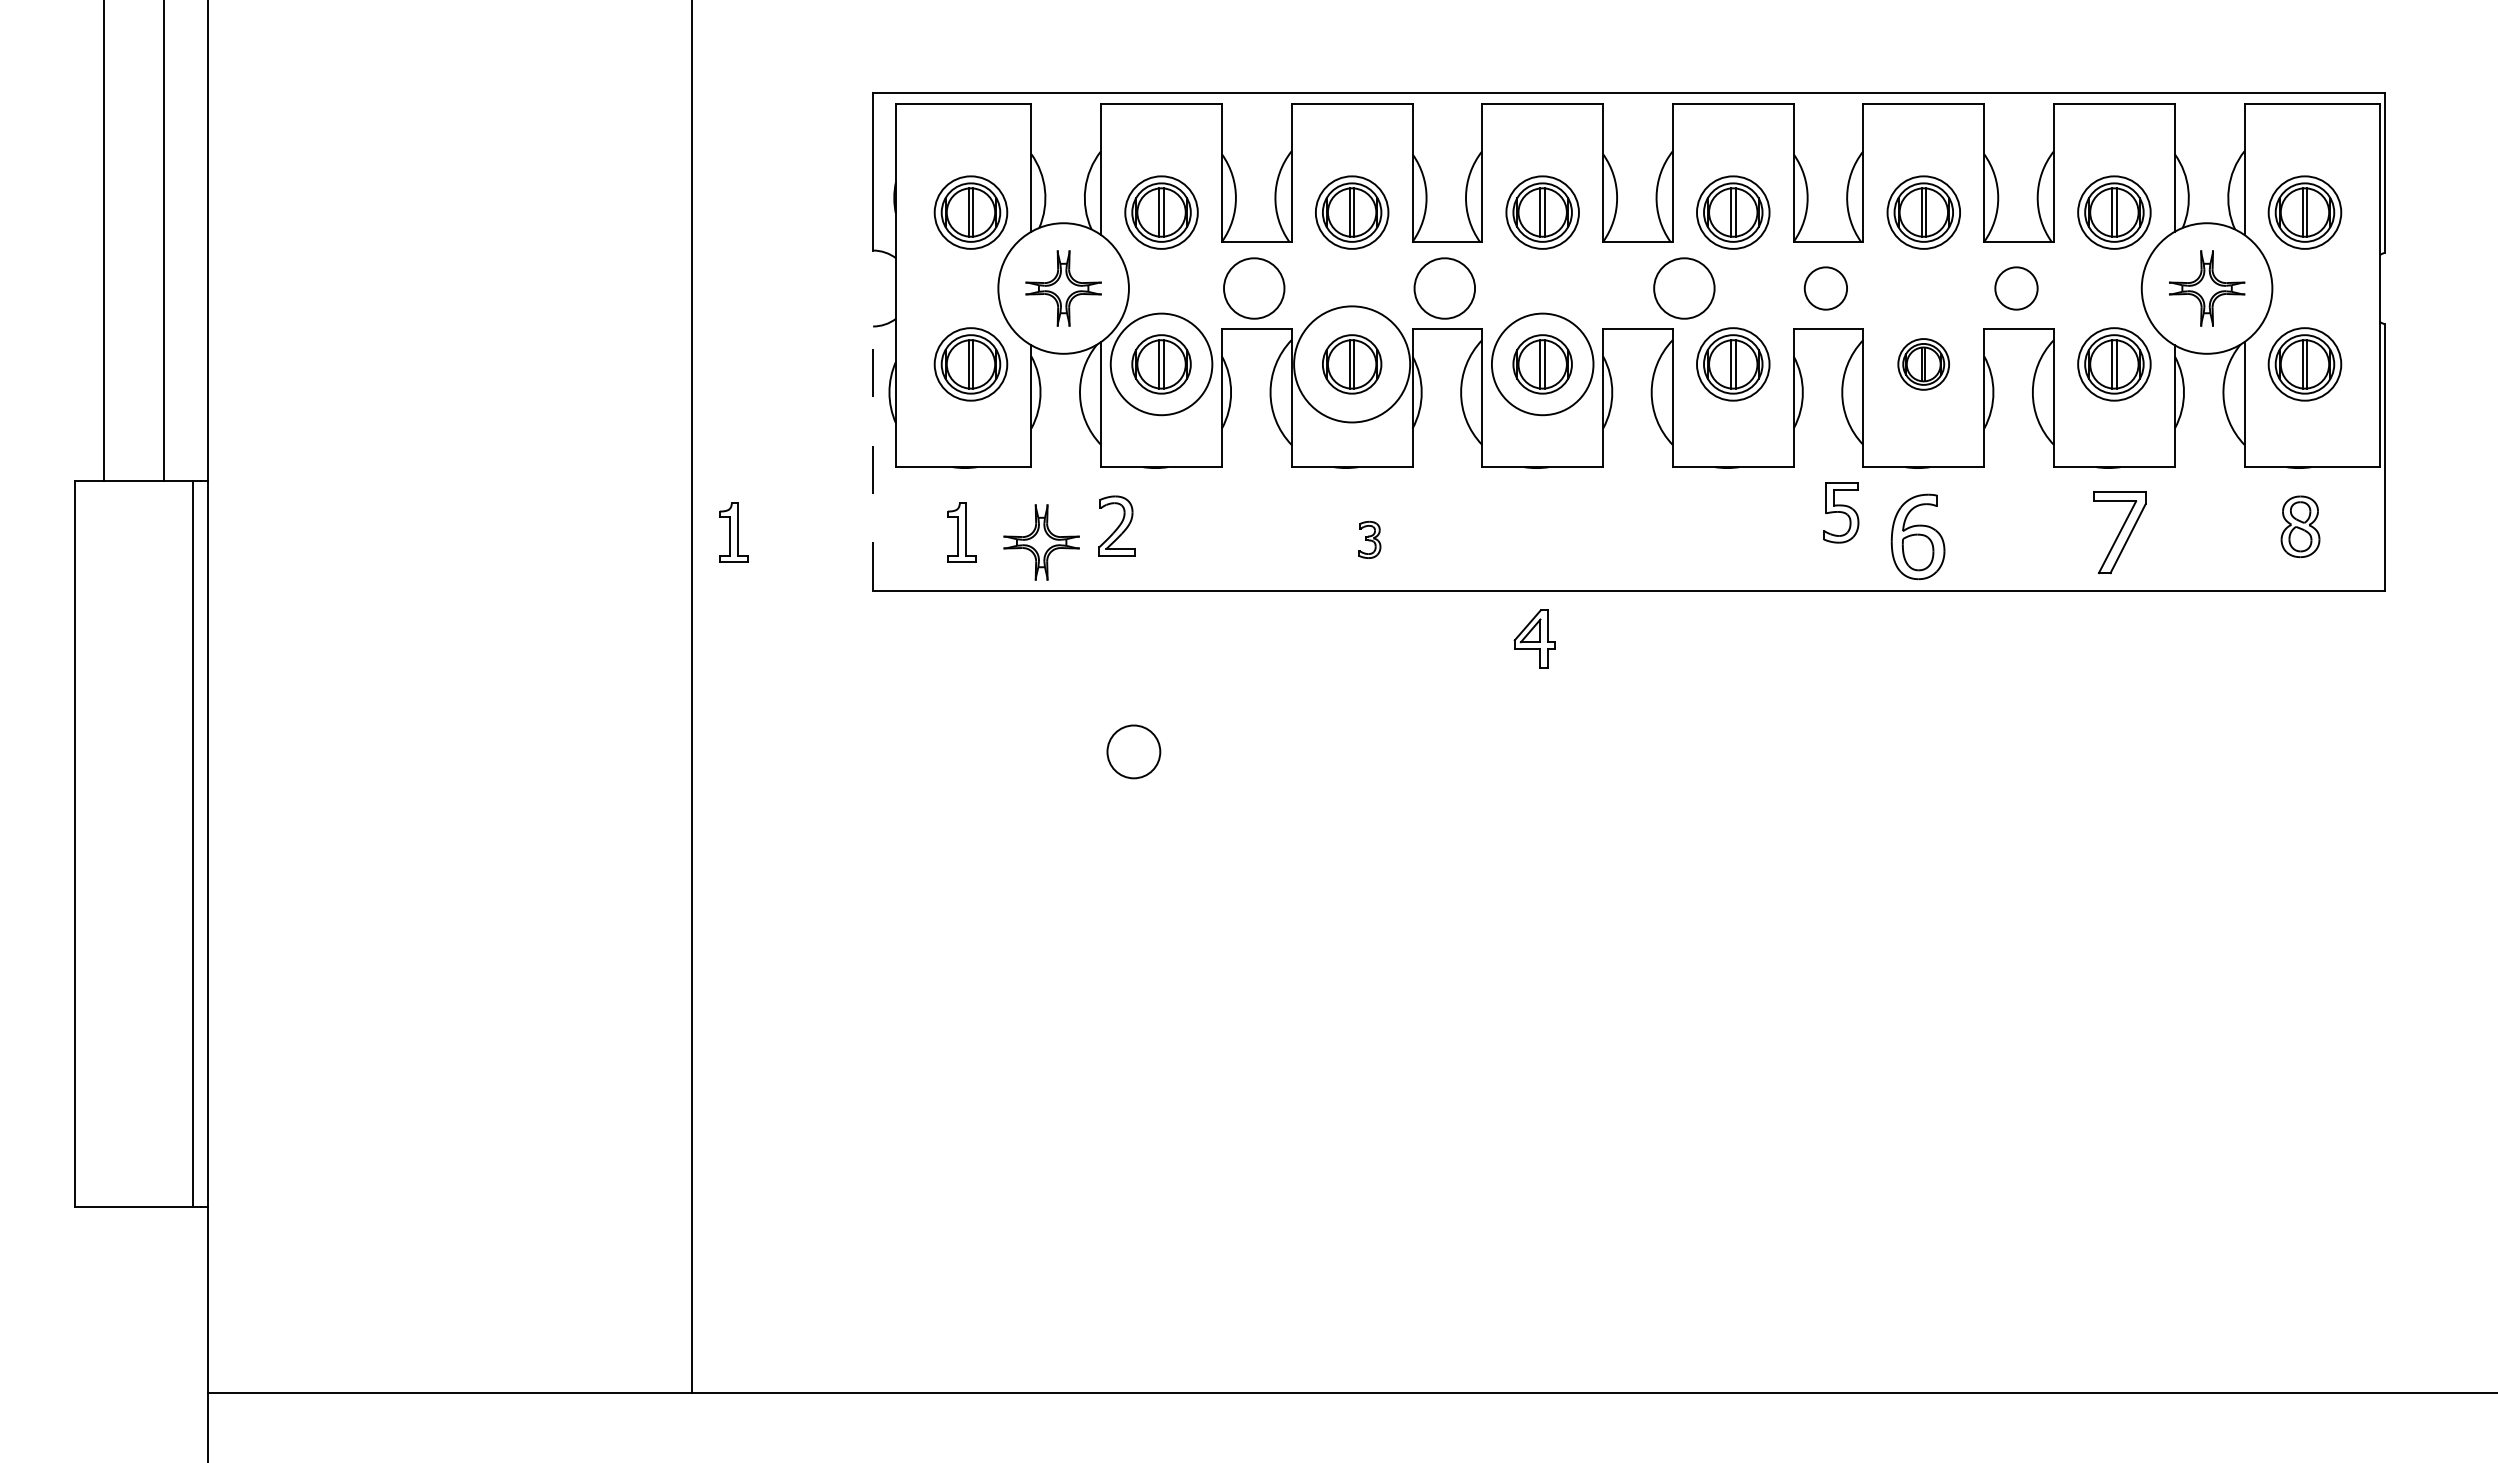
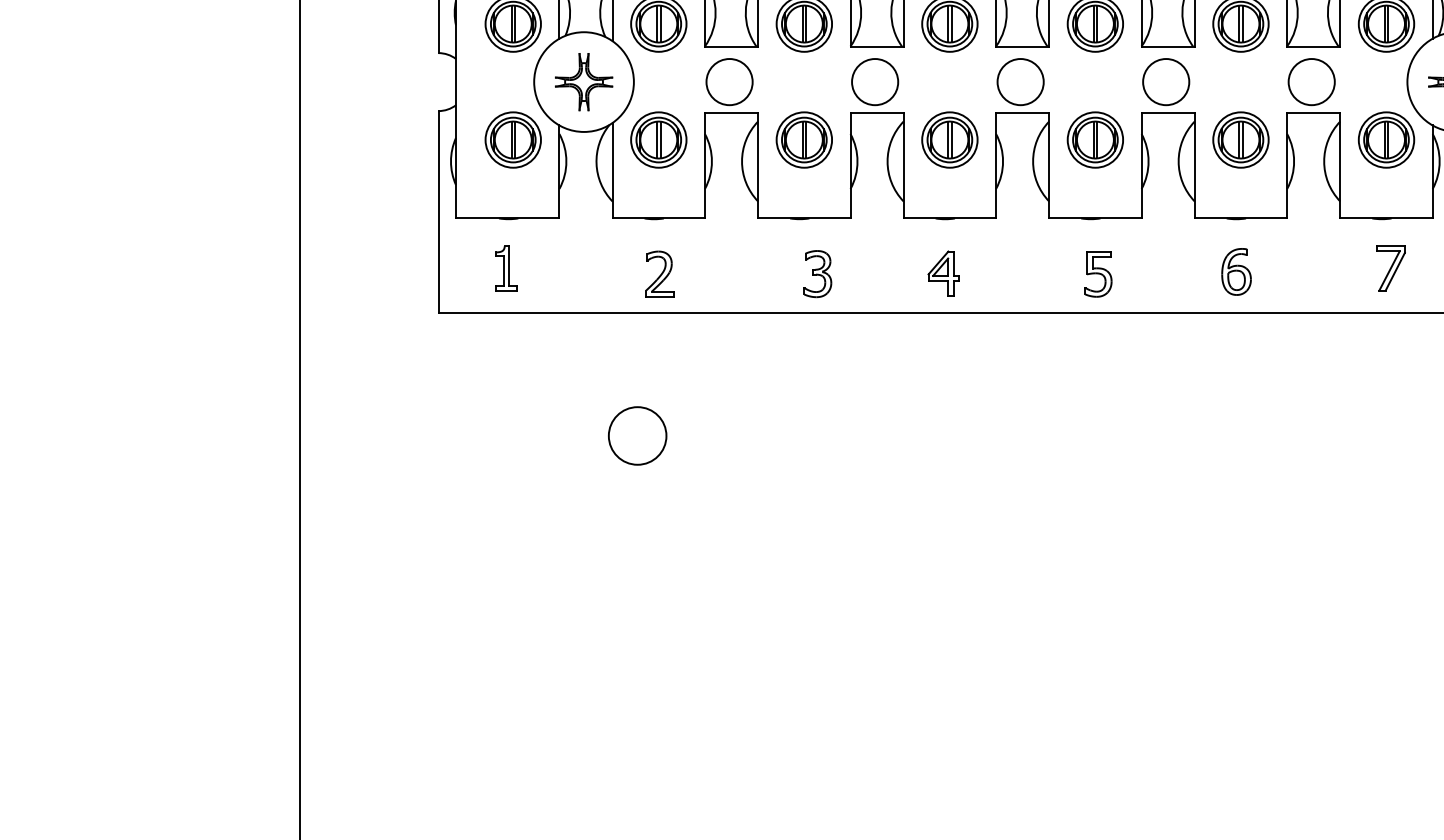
circle: (1684, 288) -> (1020, 82), moved
circle: (1825, 288) -> (1165, 82), size x1.43
circle: (2016, 288) -> (1311, 82), size x1.43
circle: (1161, 364) -> (658, 140), size x0.71
circle: (1351, 364) -> (803, 140), size x0.62
circle: (1542, 364) -> (949, 140), size x0.71
part: (1923, 364) -> (1240, 140), size x1.43
line: (873, 458) -> (438, 211), dashed -> solid
part: (1841, 512) -> (1098, 273), moved
part: (1116, 525) -> (659, 273), moved
part: (733, 532) -> (331, 268), removed
part: (2120, 532) -> (1391, 268), size x0.71
part: (1917, 537) -> (1236, 272), size x0.71
part: (1369, 539) -> (817, 273), size x1.67
part: (1041, 542) -> (567, 276), removed
part: (1534, 638) -> (943, 273), moved
circle: (1133, 751) -> (637, 435), size x1.43

